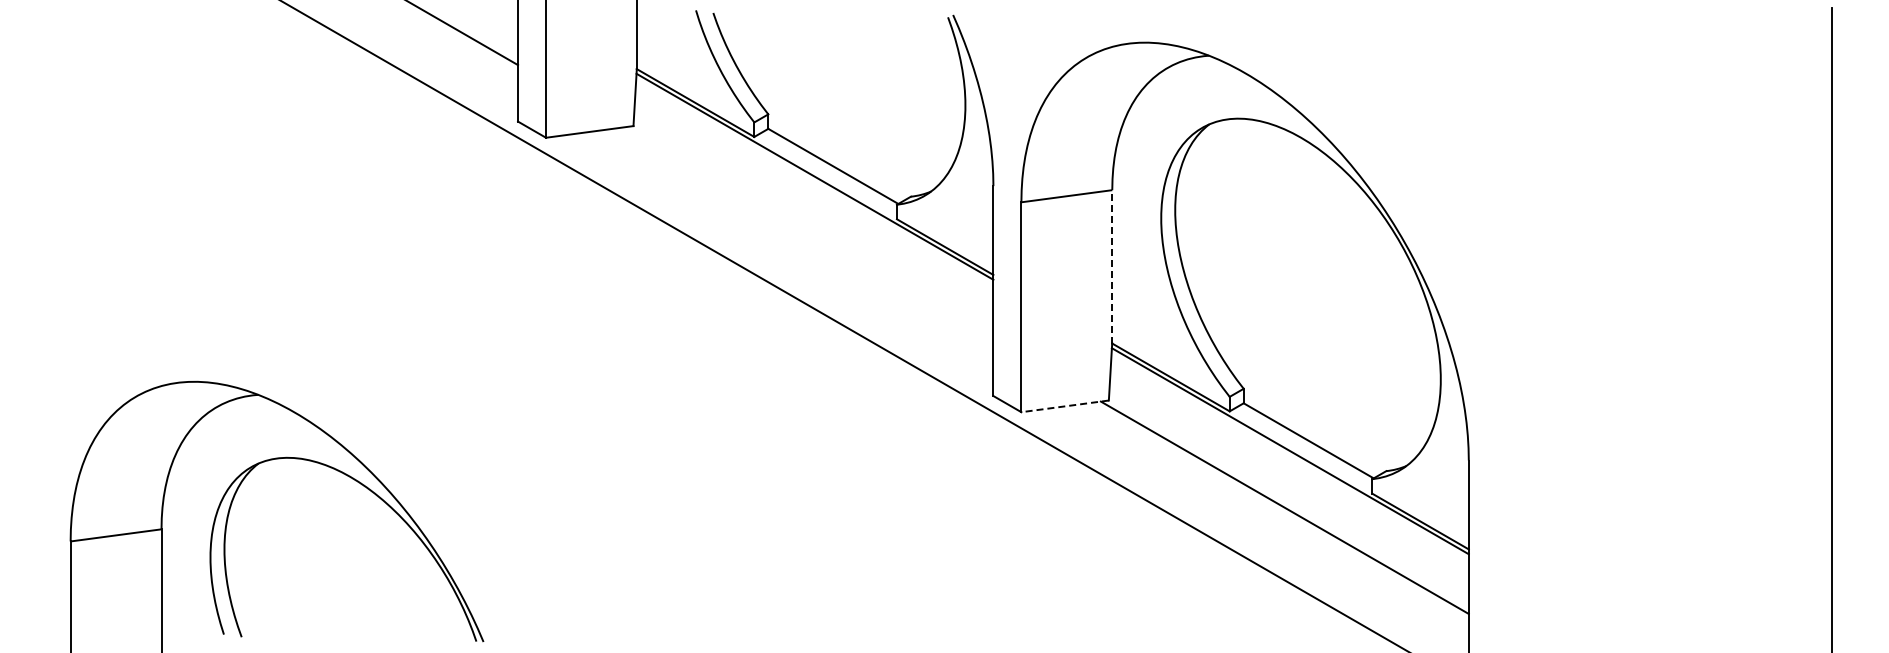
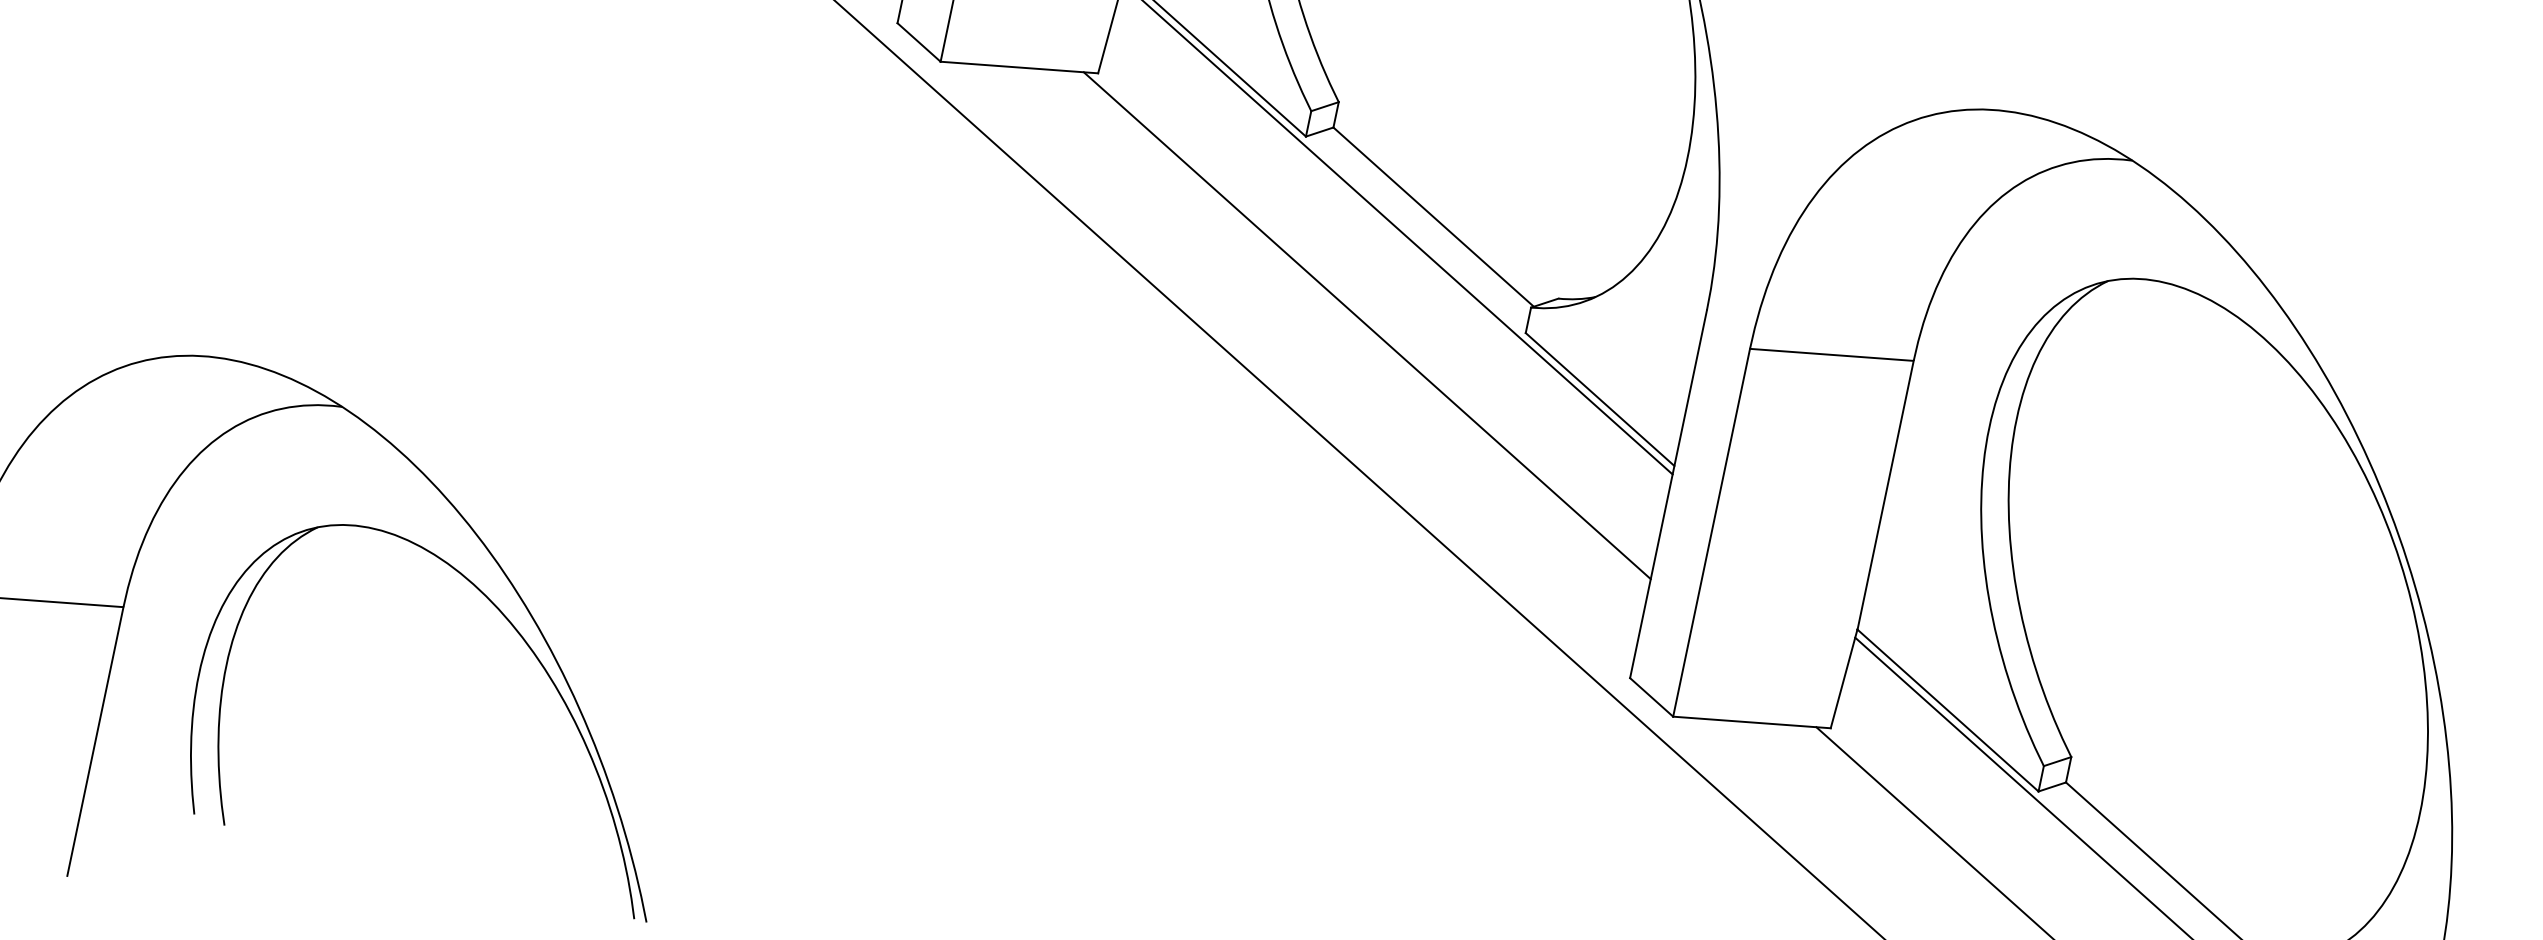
line: (809, 233) -> (1367, 325), added
line: (1112, 266) -> (1886, 494), dashed -> solid
line: (1064, 406) -> (1750, 722), dashed -> solid

